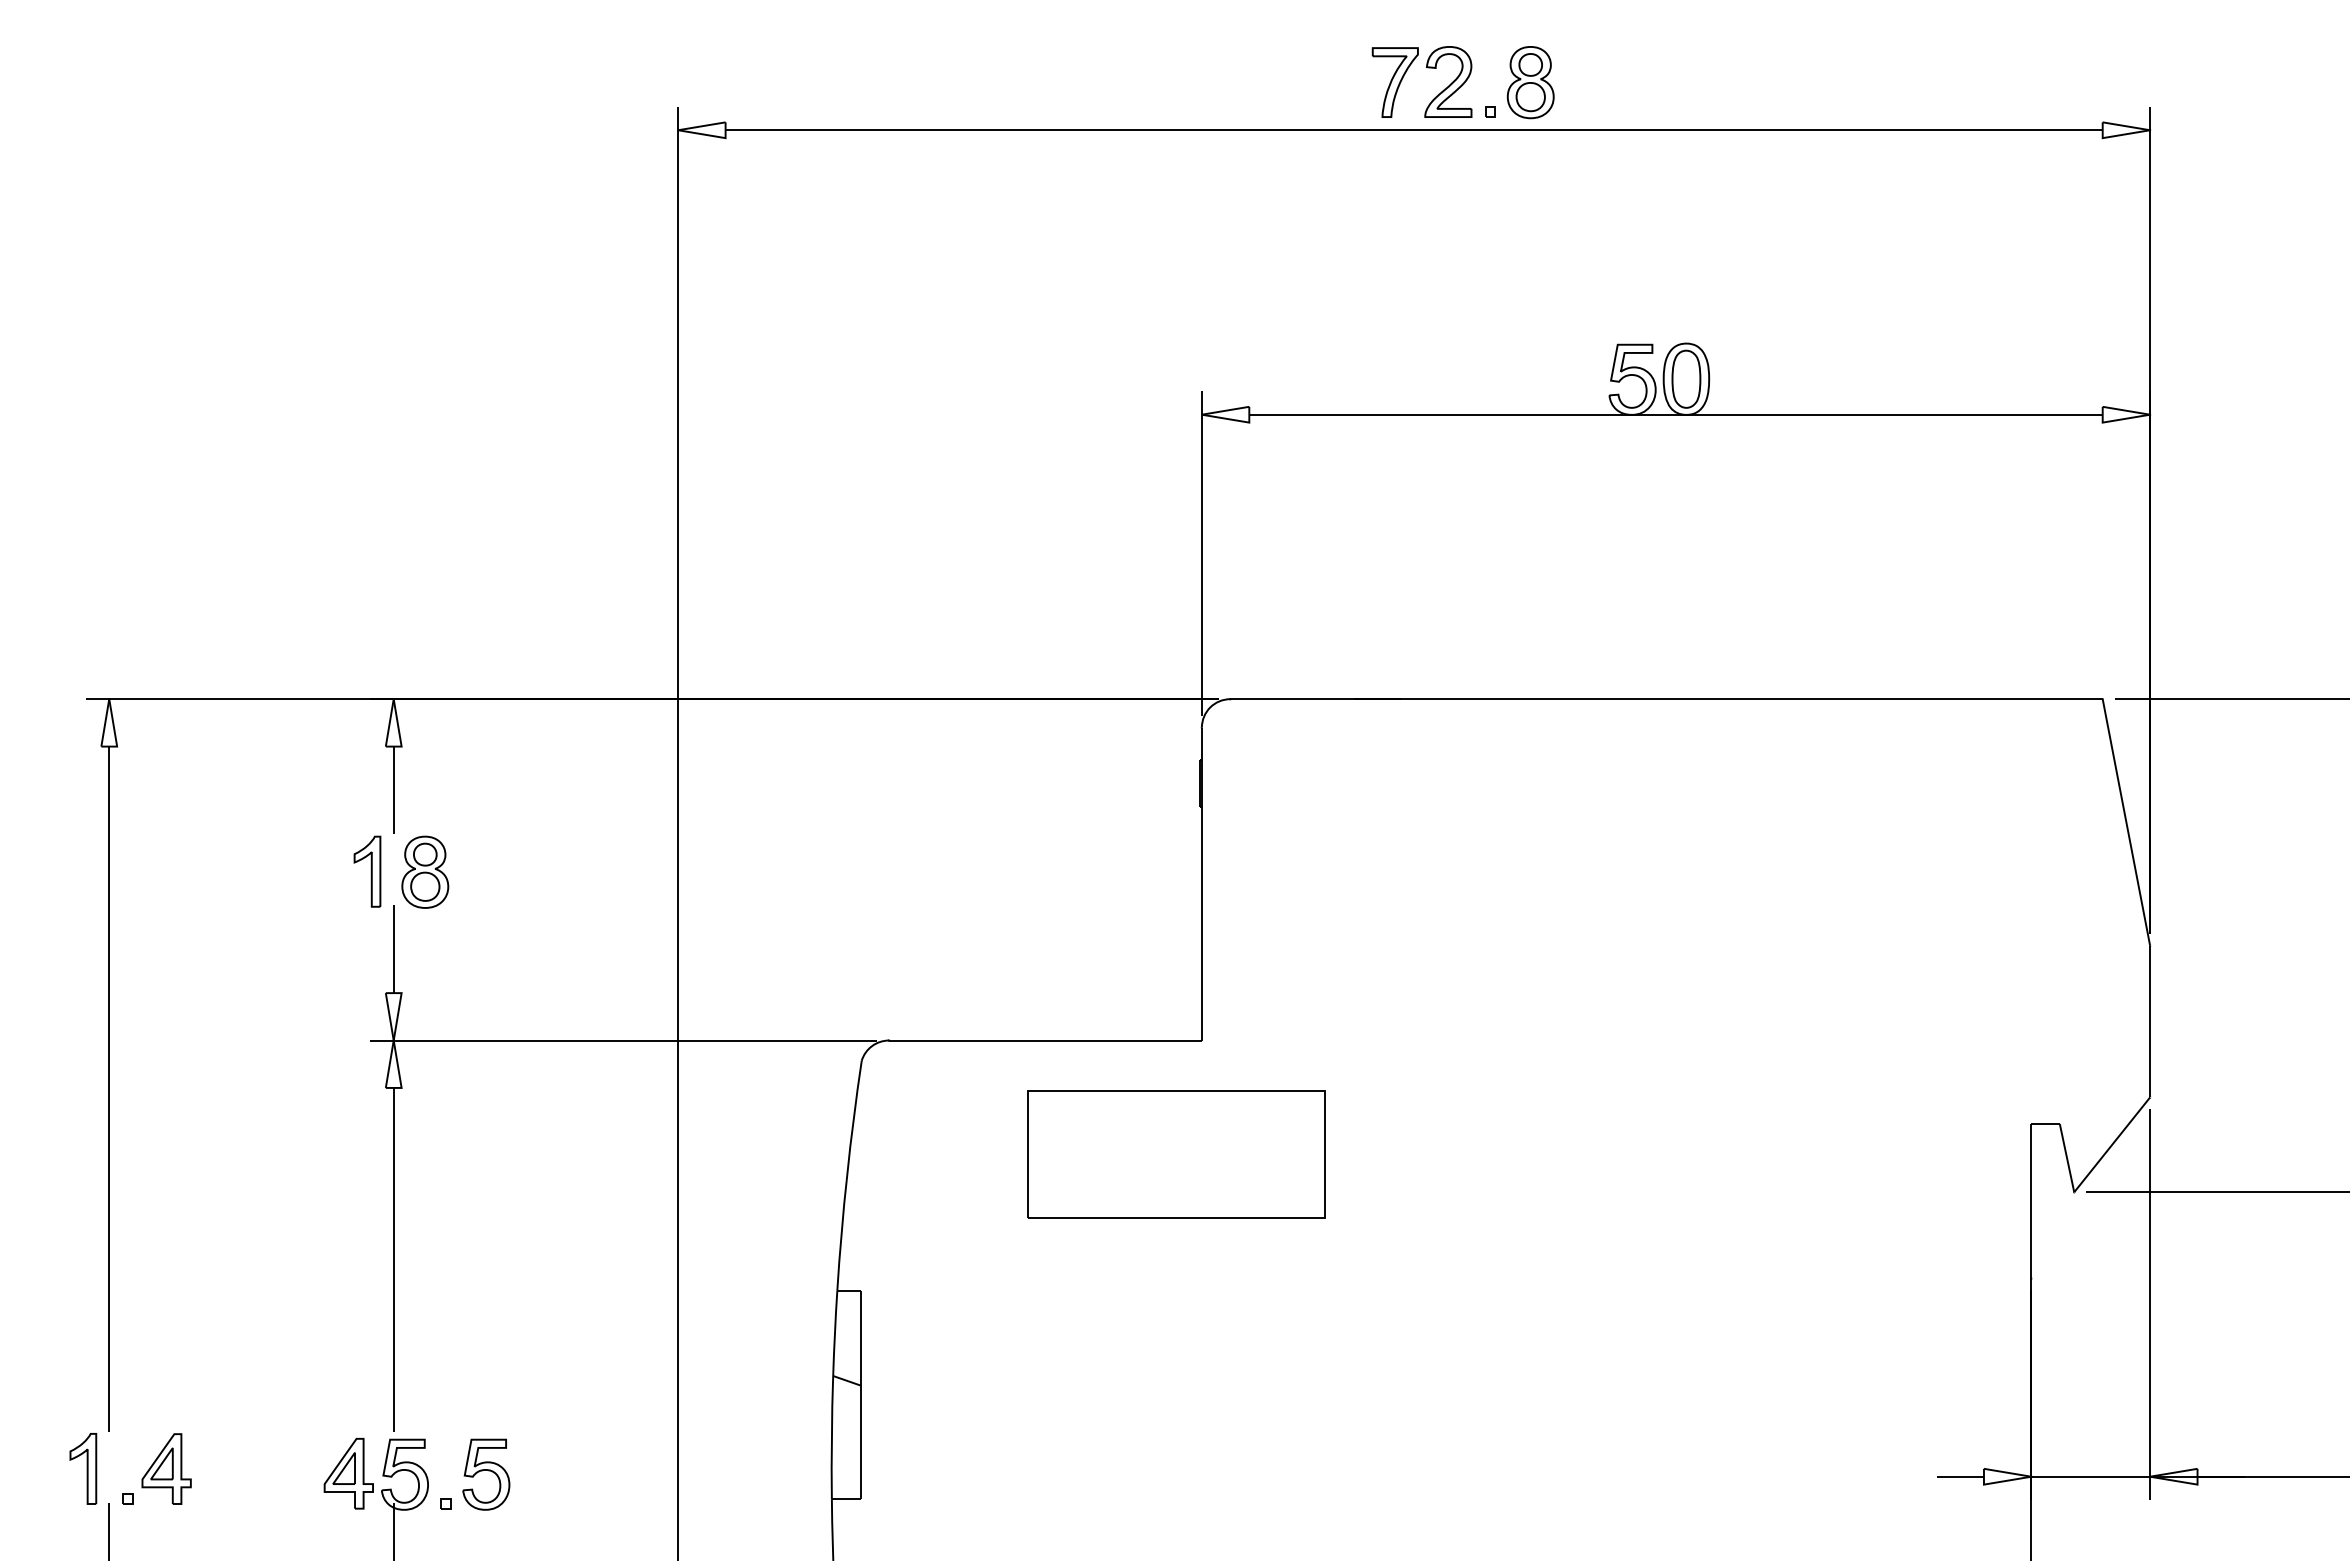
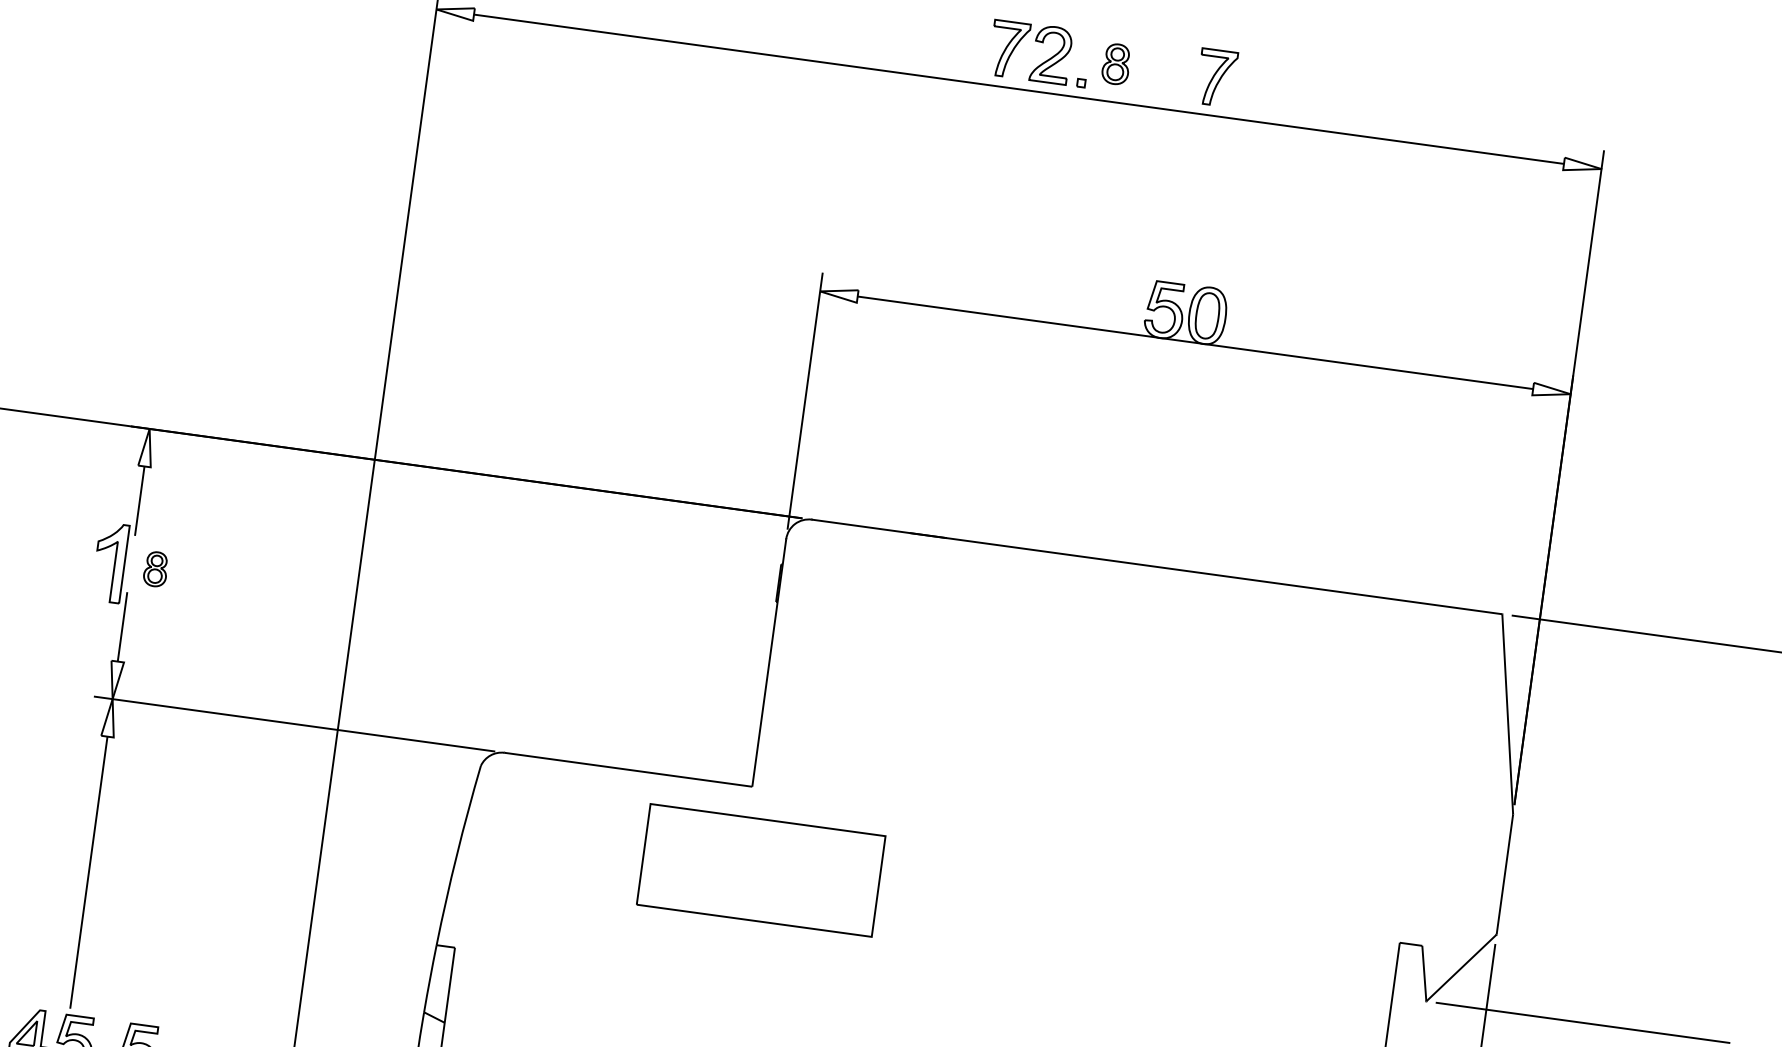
part: (1530, 82) -> (1116, 64), size x0.7
part: (1656, 82) -> (1216, 77), added
part: (367, 871) -> (110, 562), size x1.4
part: (425, 871) -> (156, 568), size x0.6
part: (1176, 1154) -> (761, 870), moved

